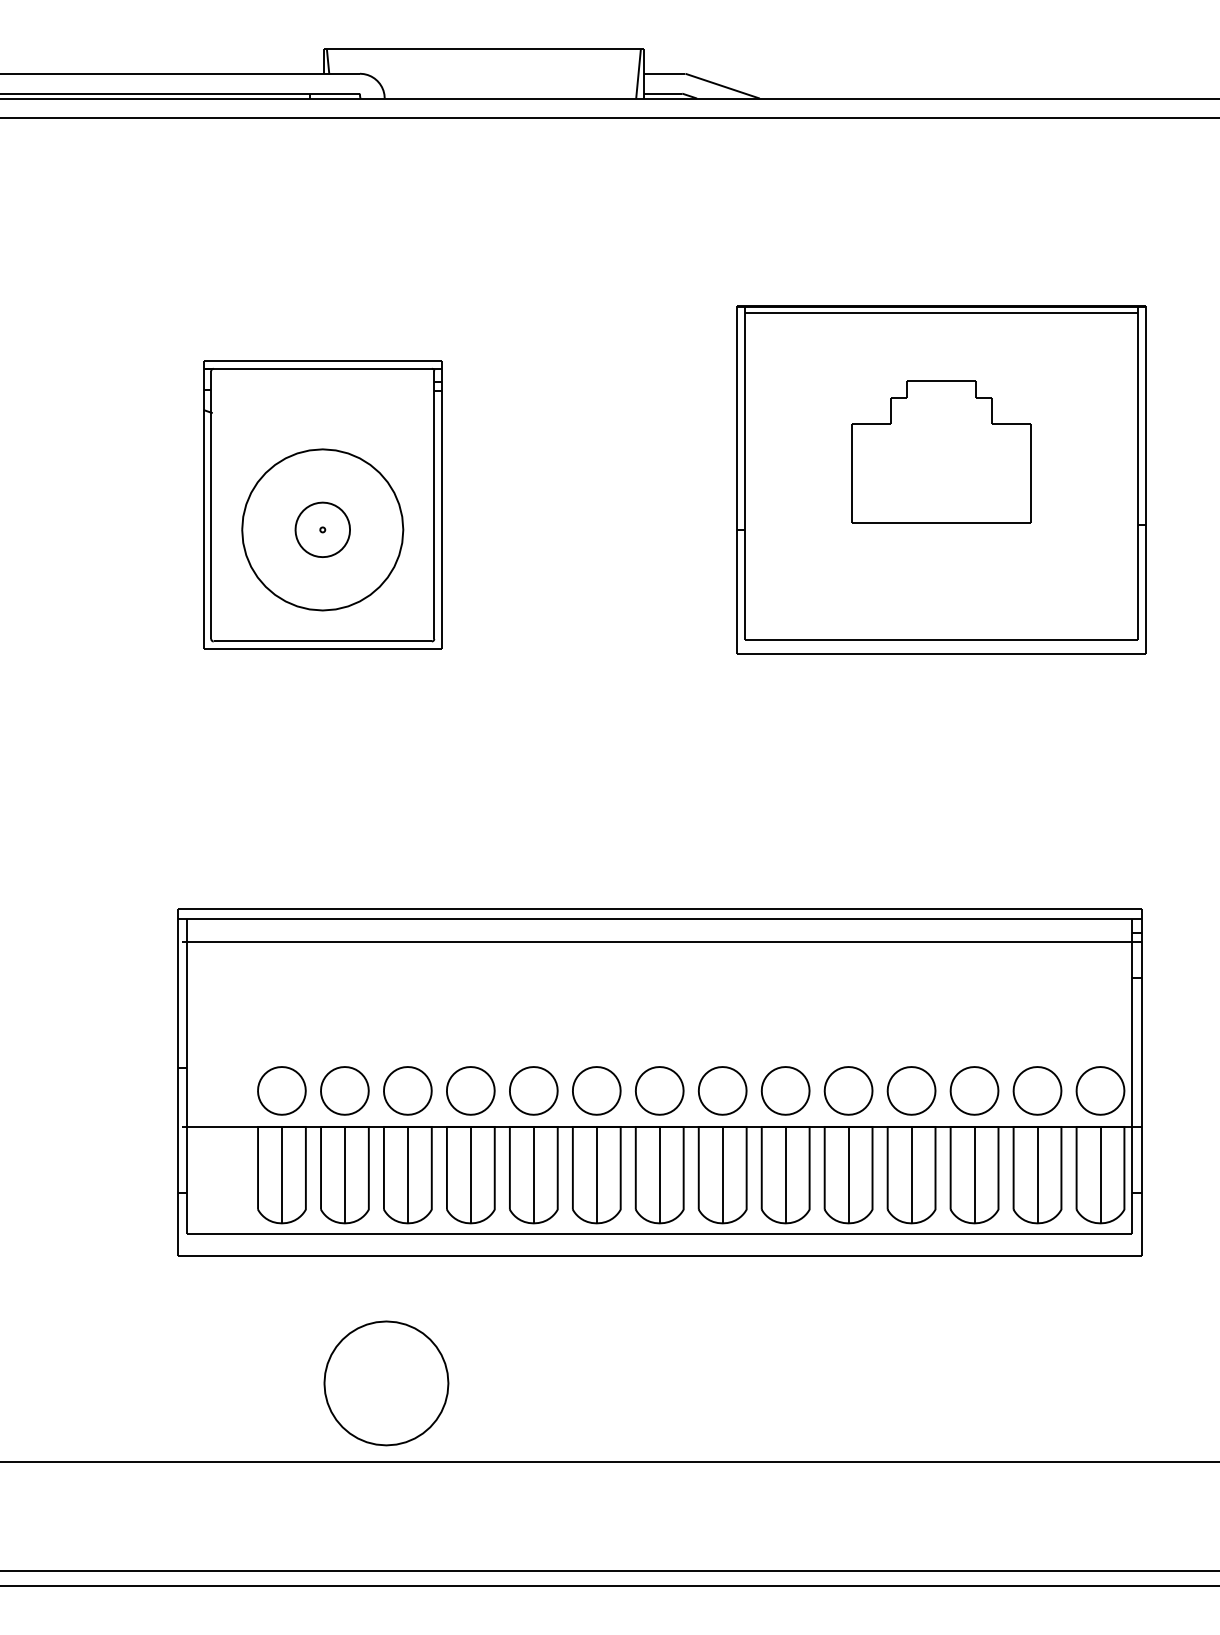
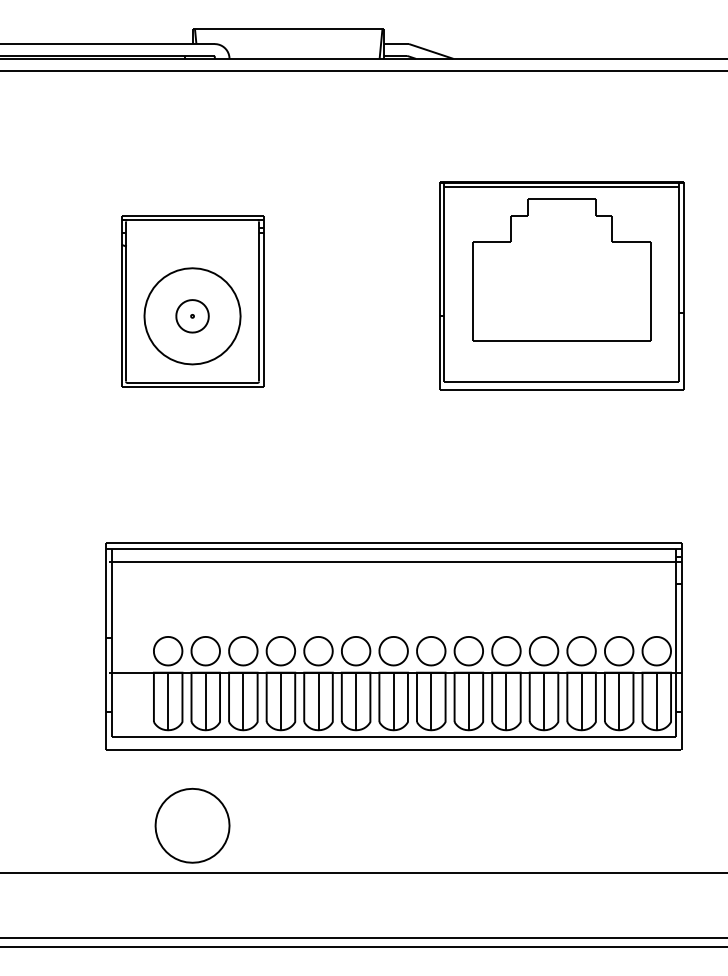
part: (940, 451) -> (561, 269), size x1.67
part: (386, 1382) -> (192, 825), moved

